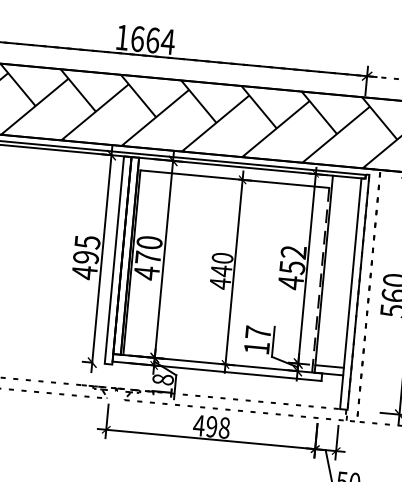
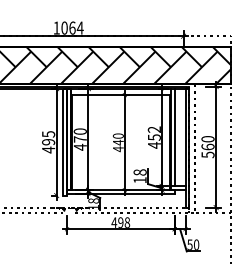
text: (137, 37) -> (64, 27), 1664 -> 1064
line: (331, 271) -> (174, 137), added
line: (320, 279) -> (169, 142), dashed -> solid
text: (257, 332) -> (139, 172), 17 -> 18

